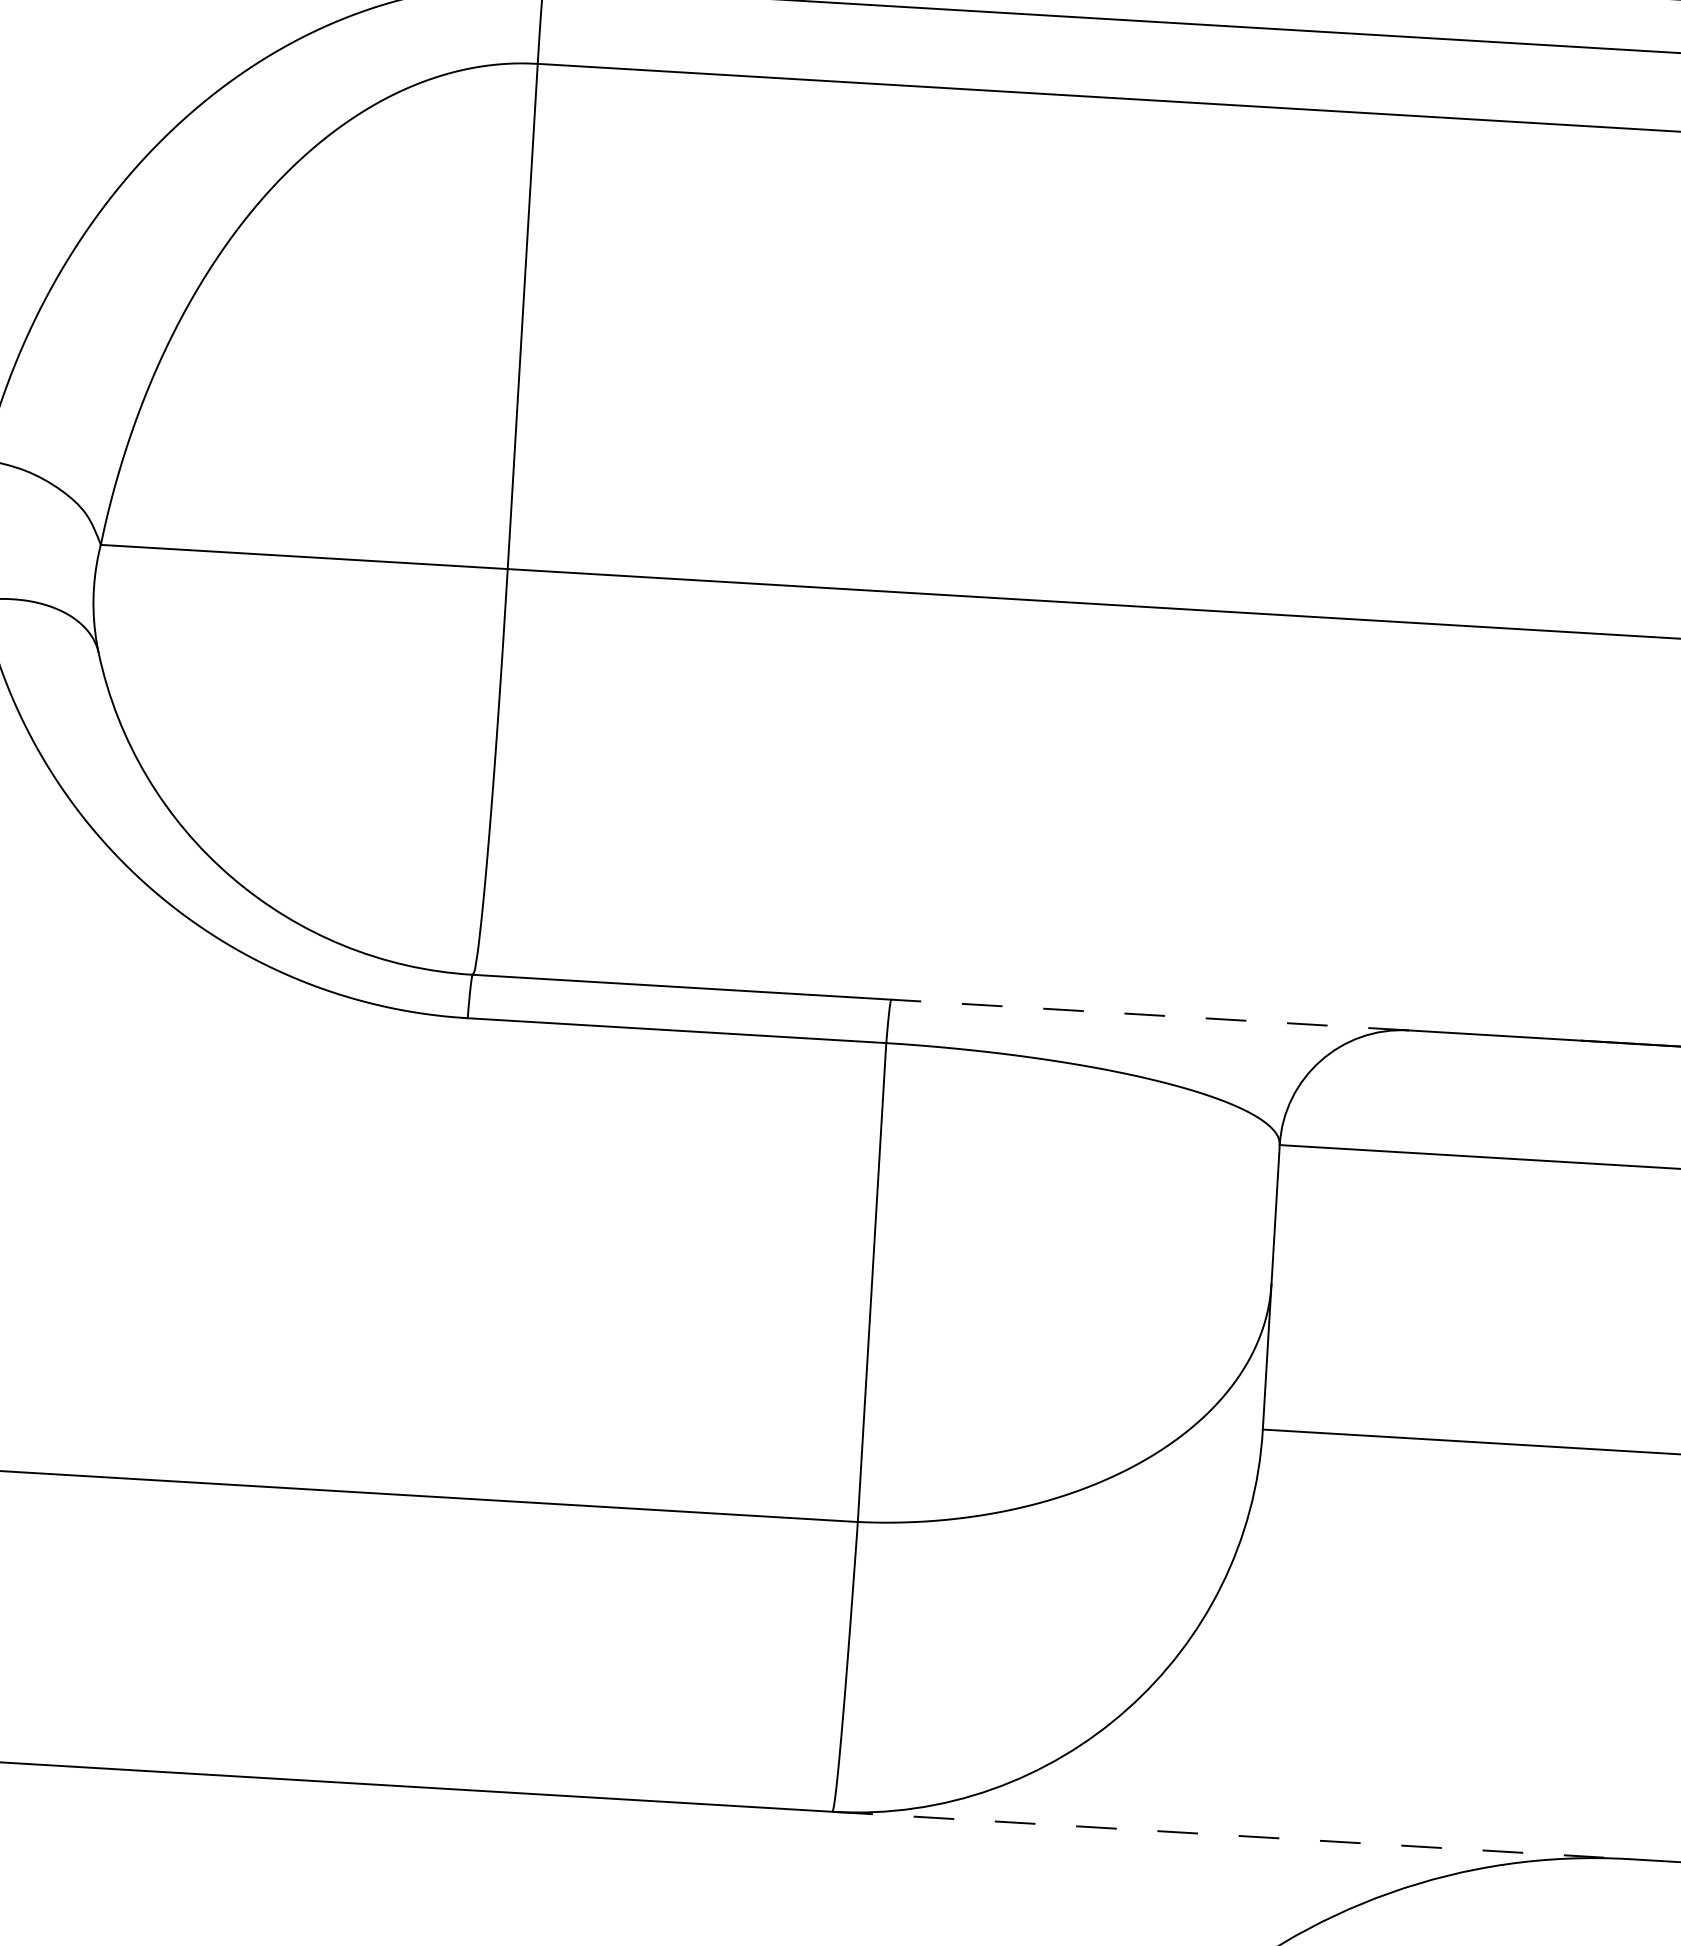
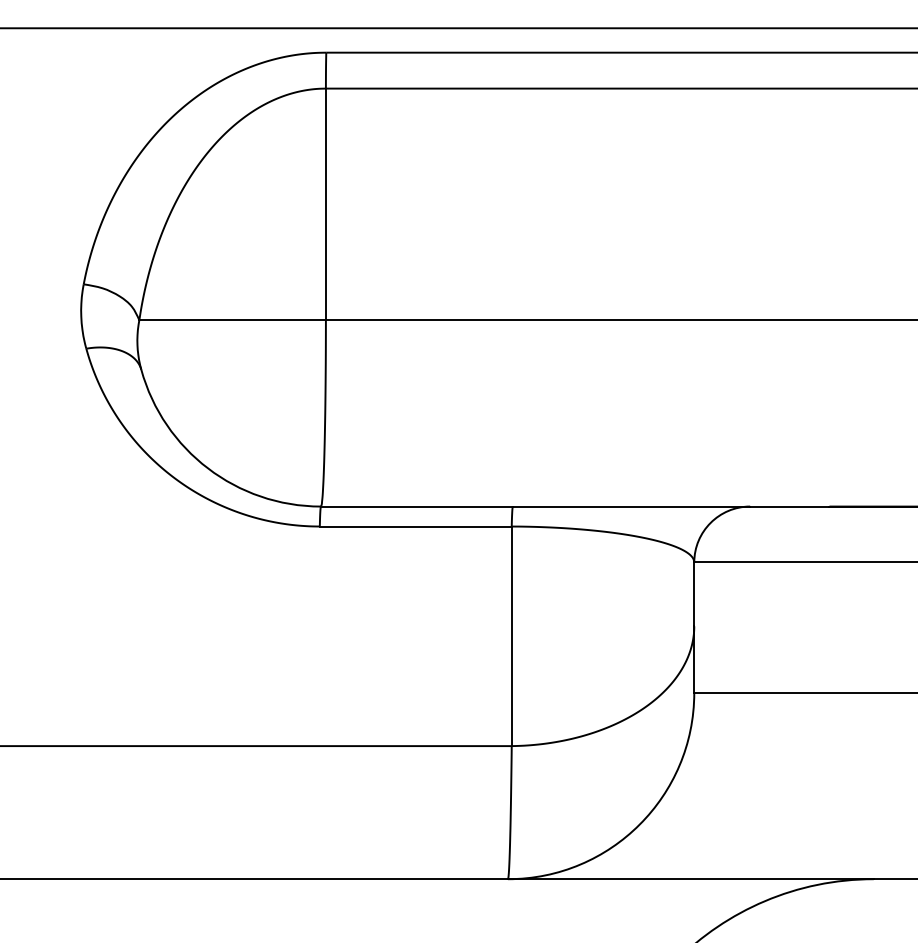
line: (1150, 1014) -> (631, 506), dashed -> solid
line: (1230, 1836) -> (690, 879), dashed -> solid

